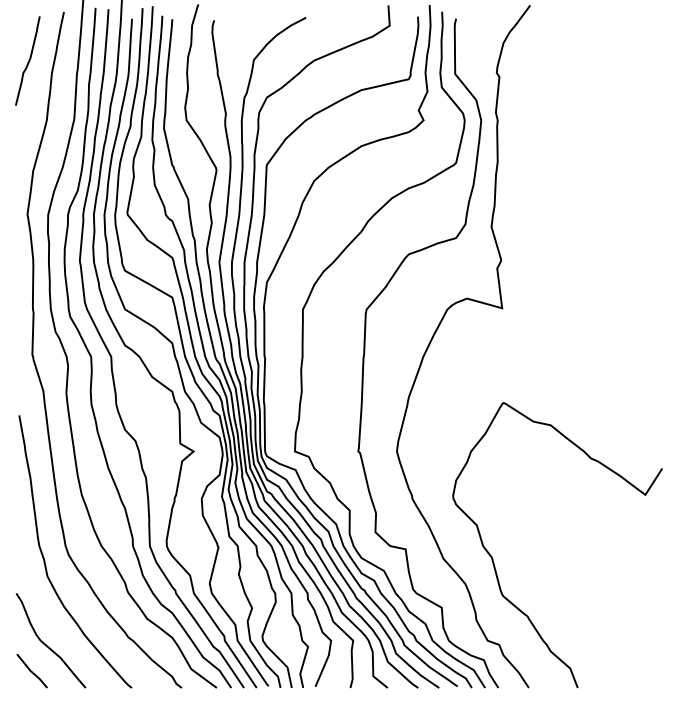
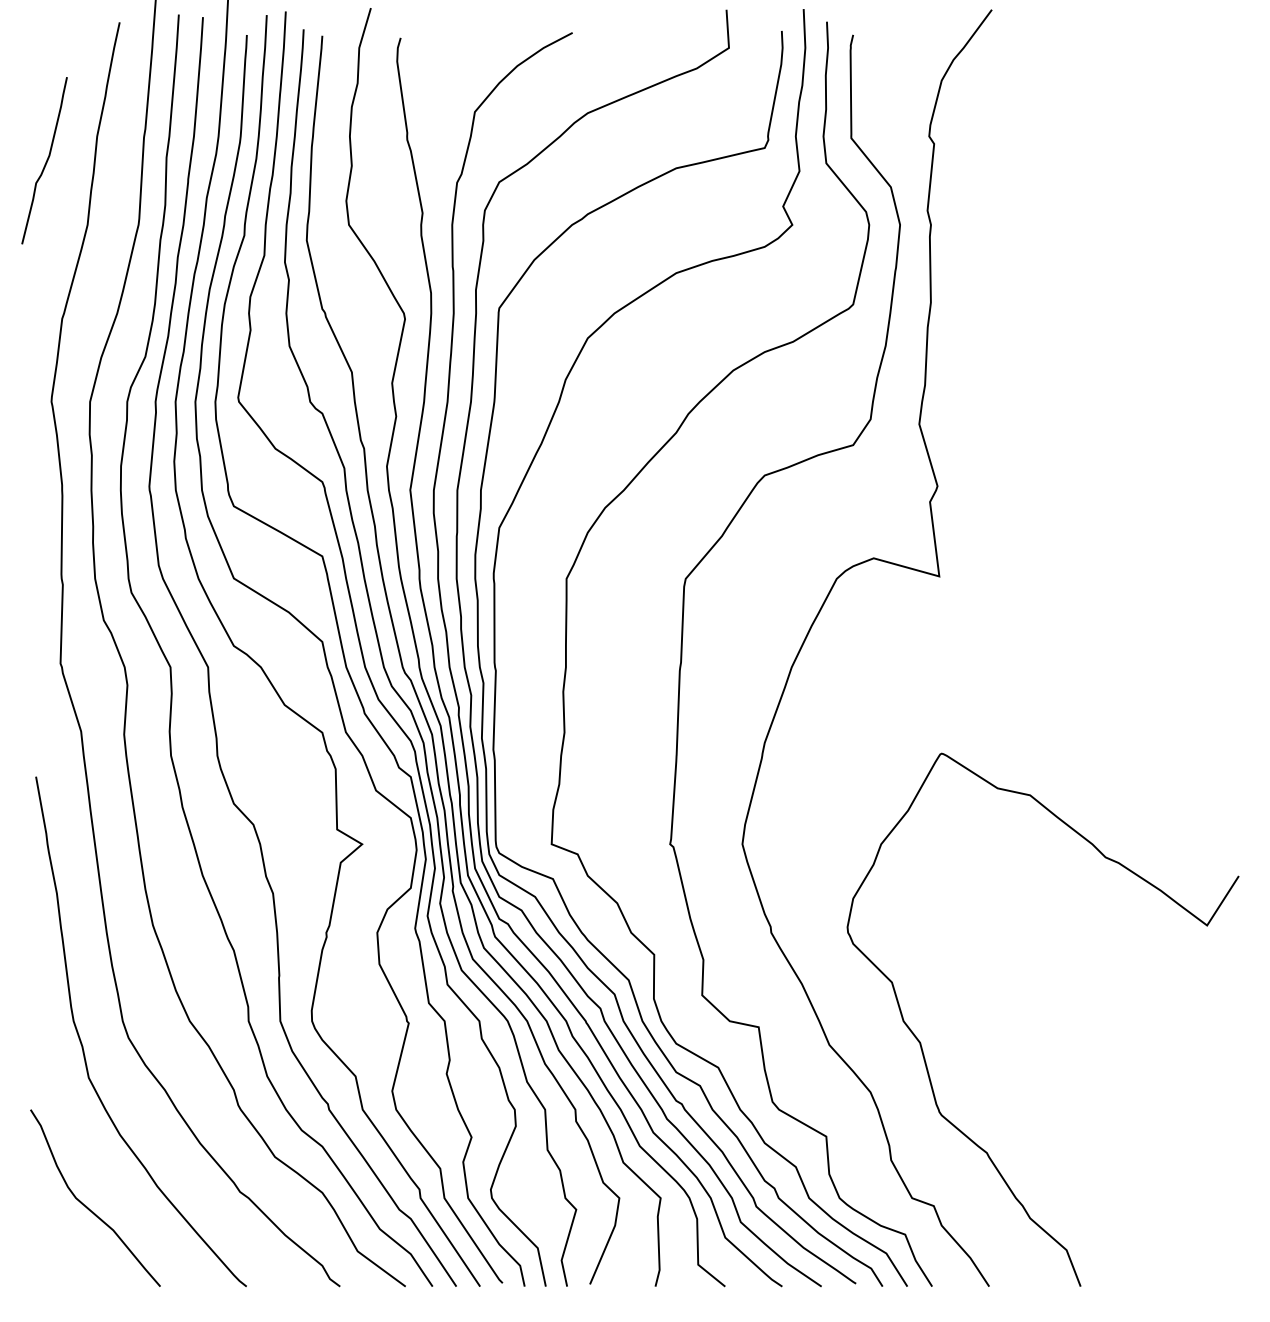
curve: (28, 60) -> (45, 159), moved
line: (31, 670) -> (58, 1253), removed

